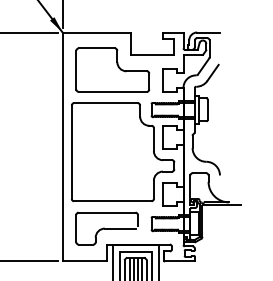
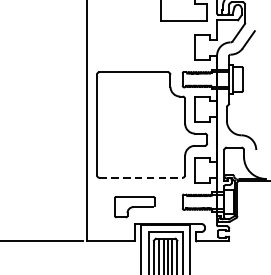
part: (112, 69) -> (140, 36), removed
line: (112, 201) -> (140, 178), solid -> dashed
part: (106, 228) -> (134, 207), size x0.6

